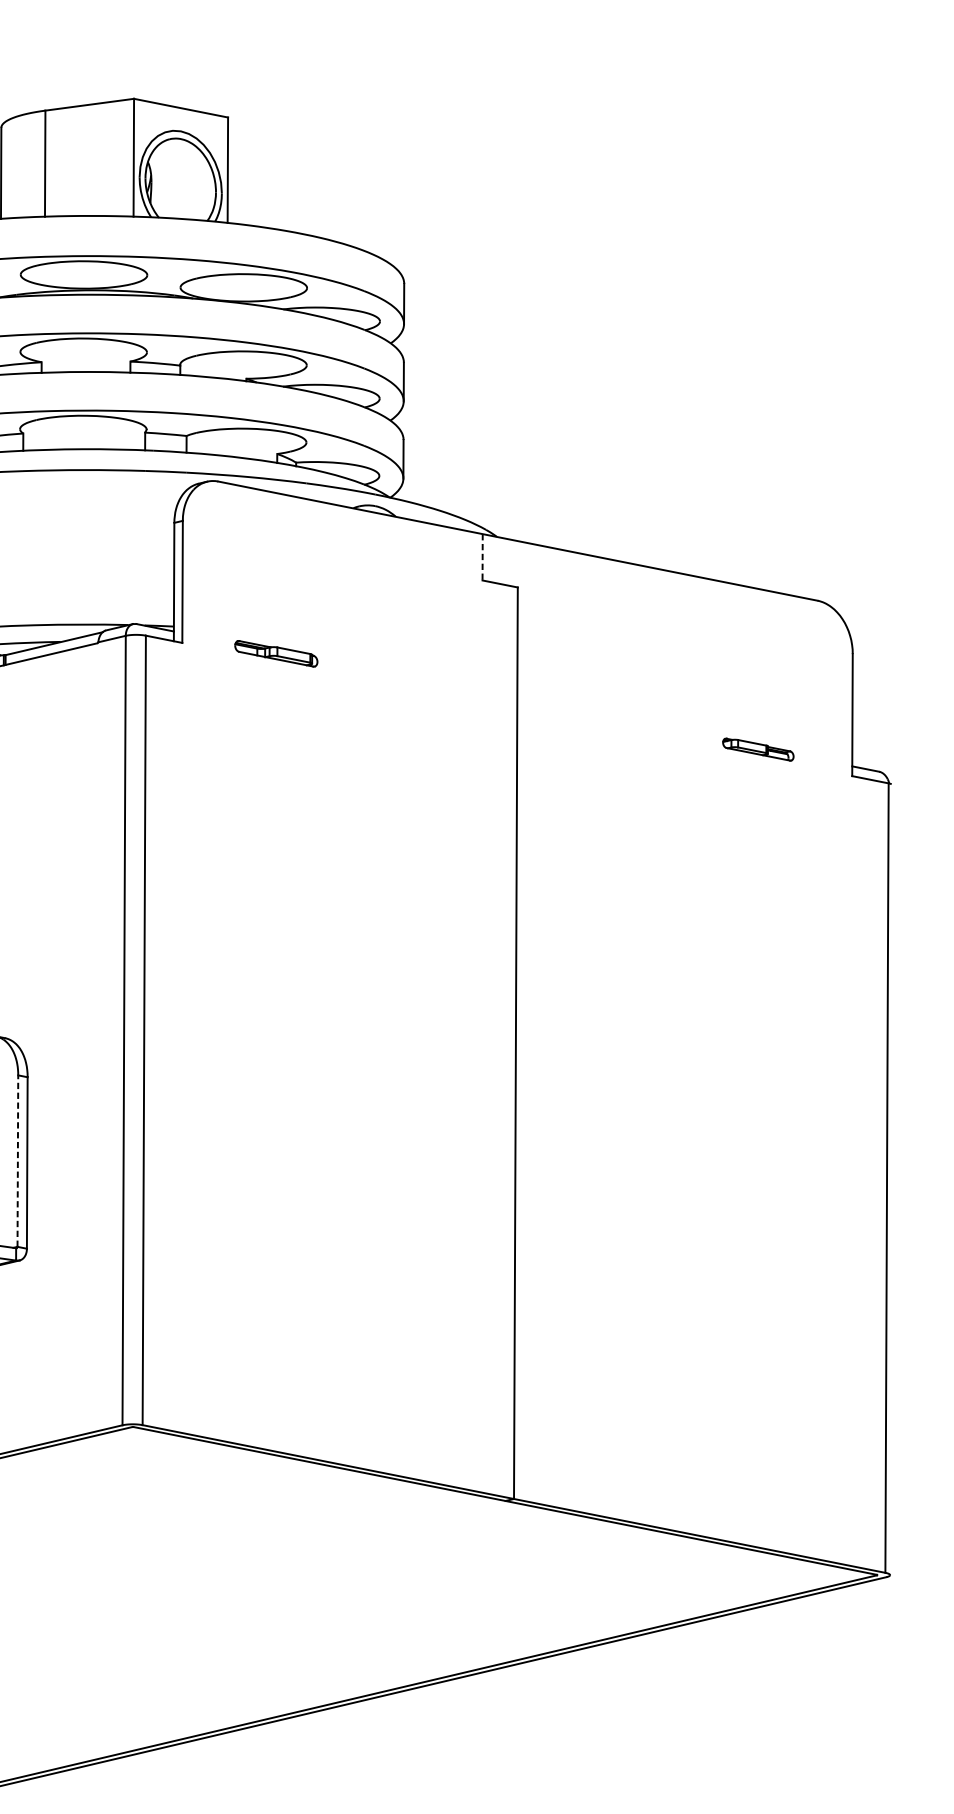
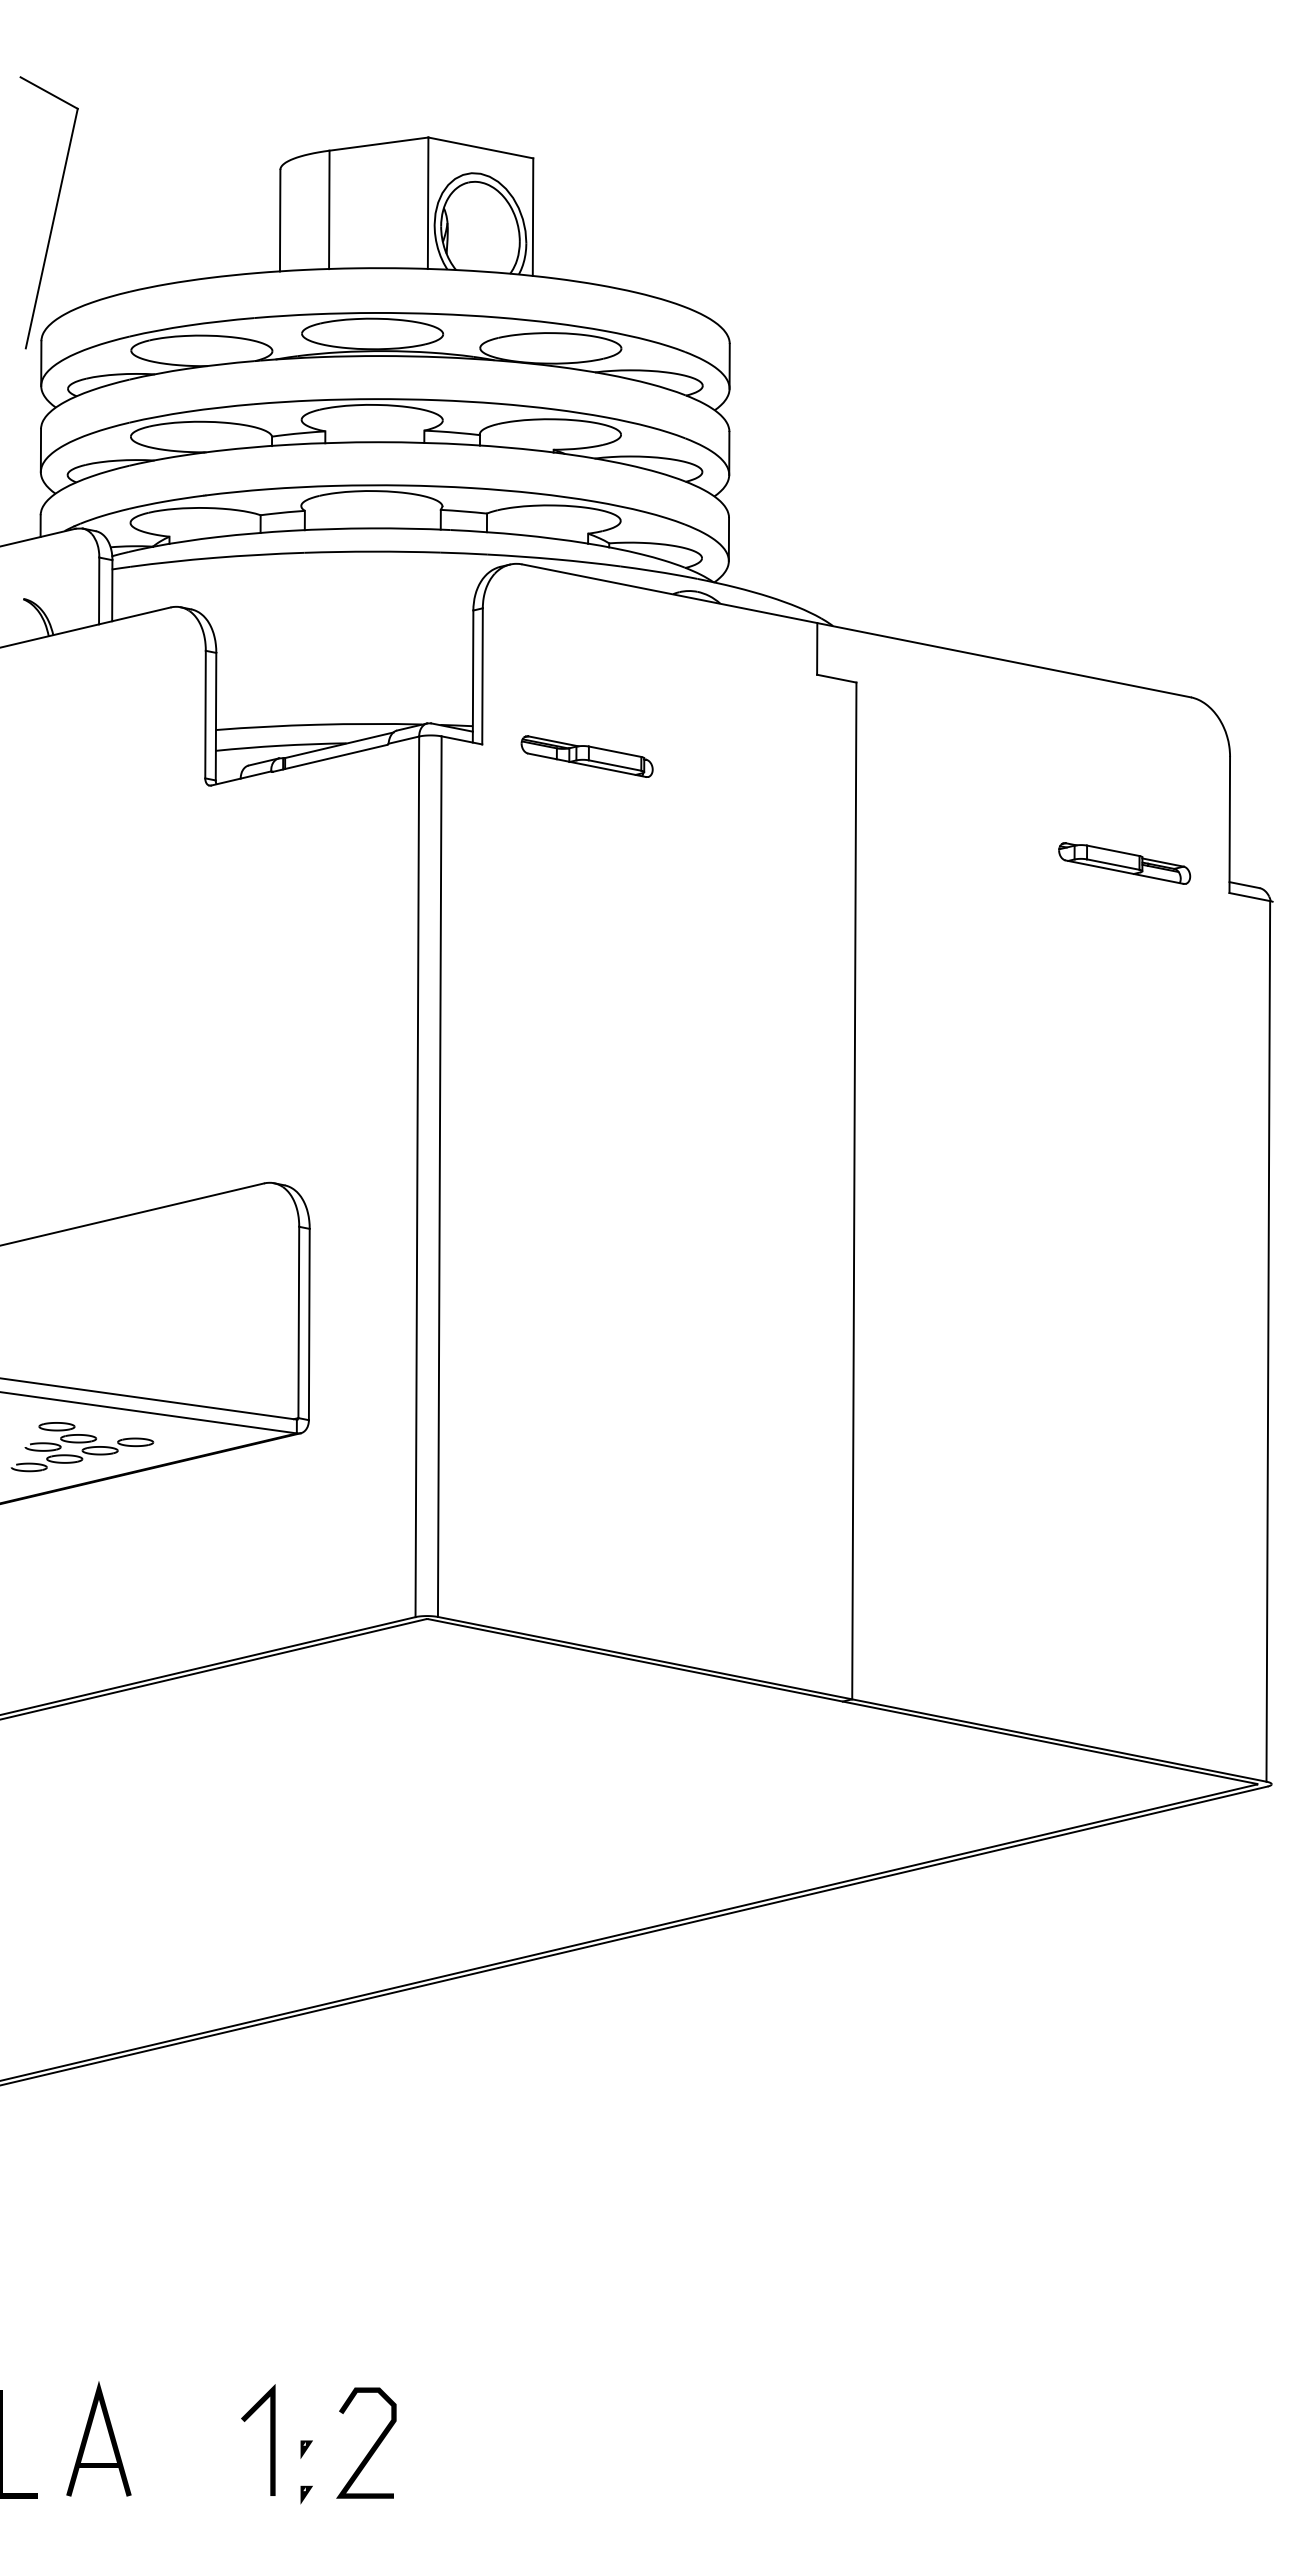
line: (482, 556) -> (817, 648), dashed -> solid
part: (275, 653) -> (586, 756), size x1.43
part: (758, 749) -> (1124, 863), size x1.67
line: (17, 1161) -> (298, 1322), dashed -> solid

